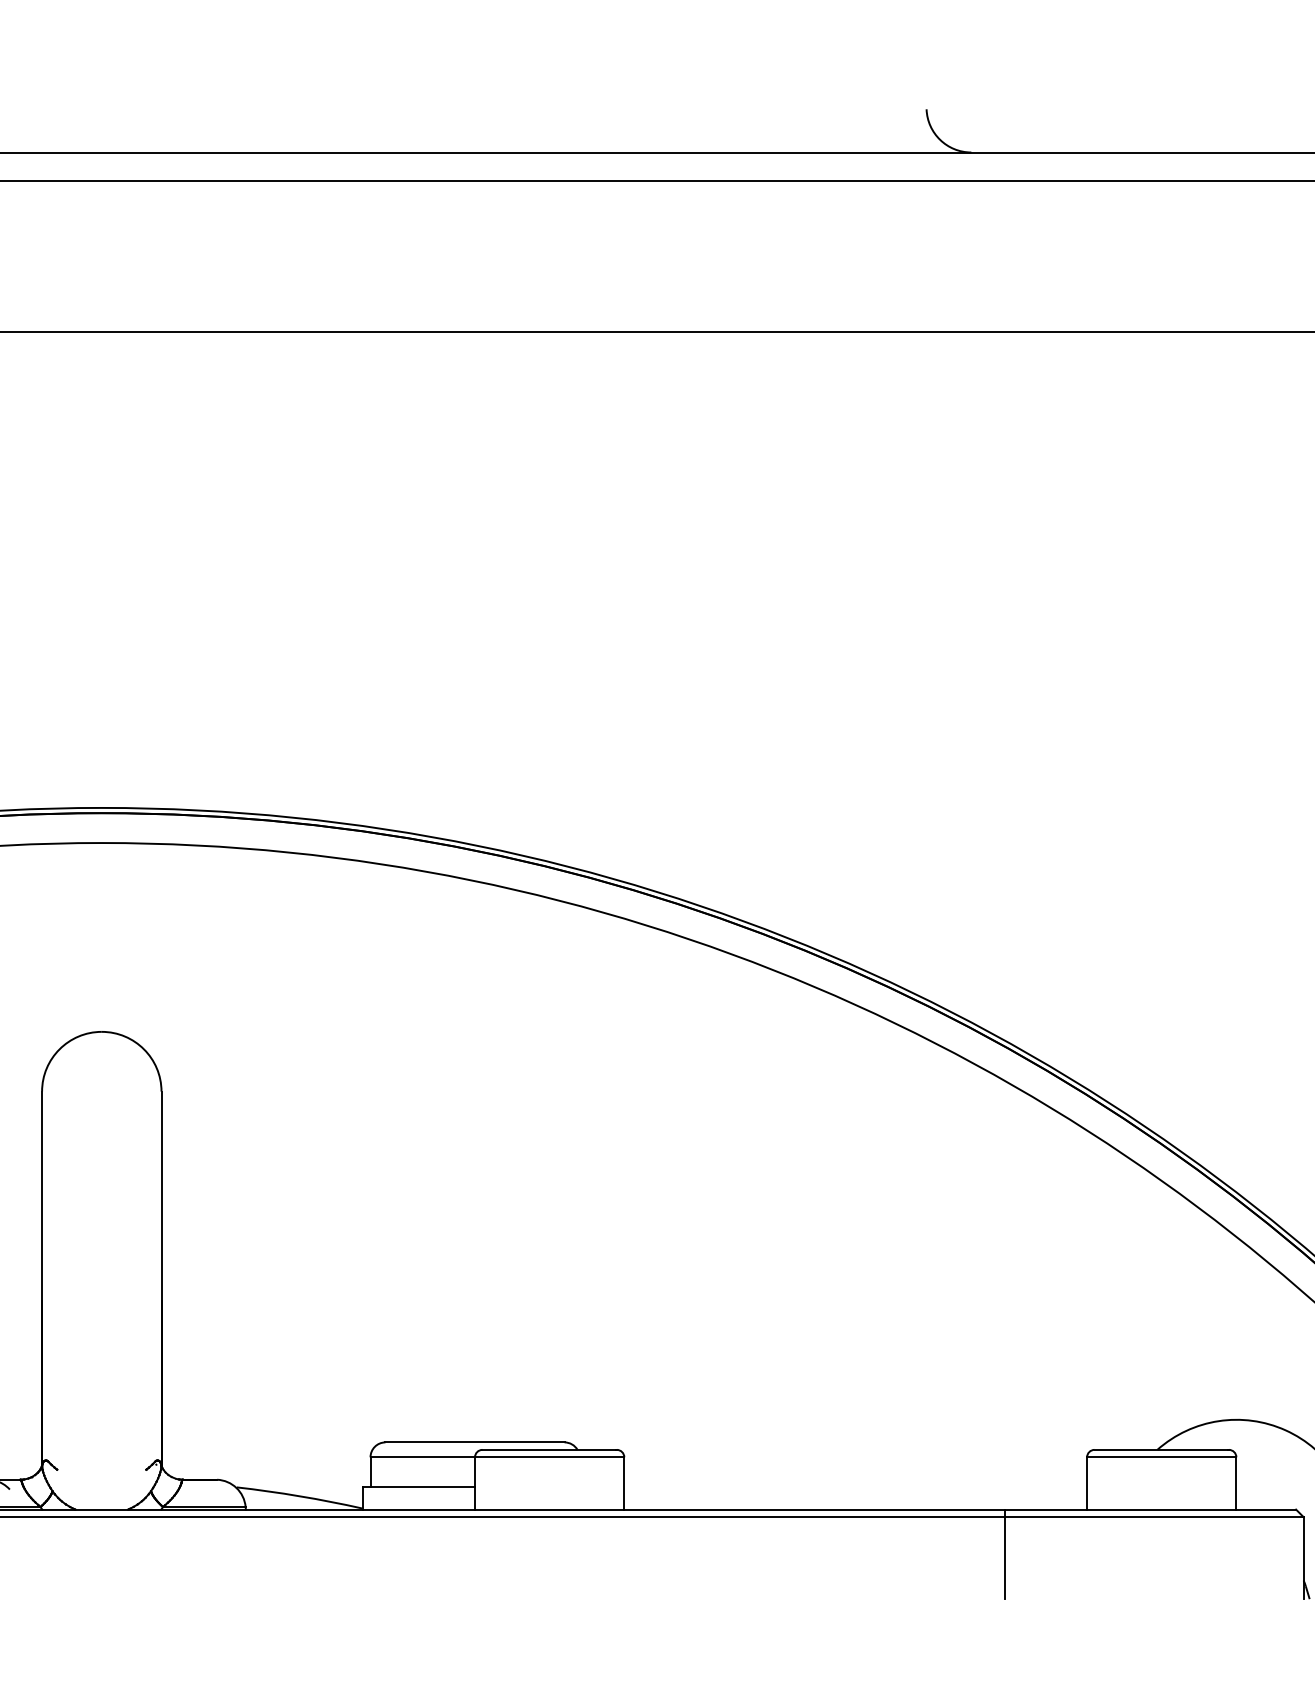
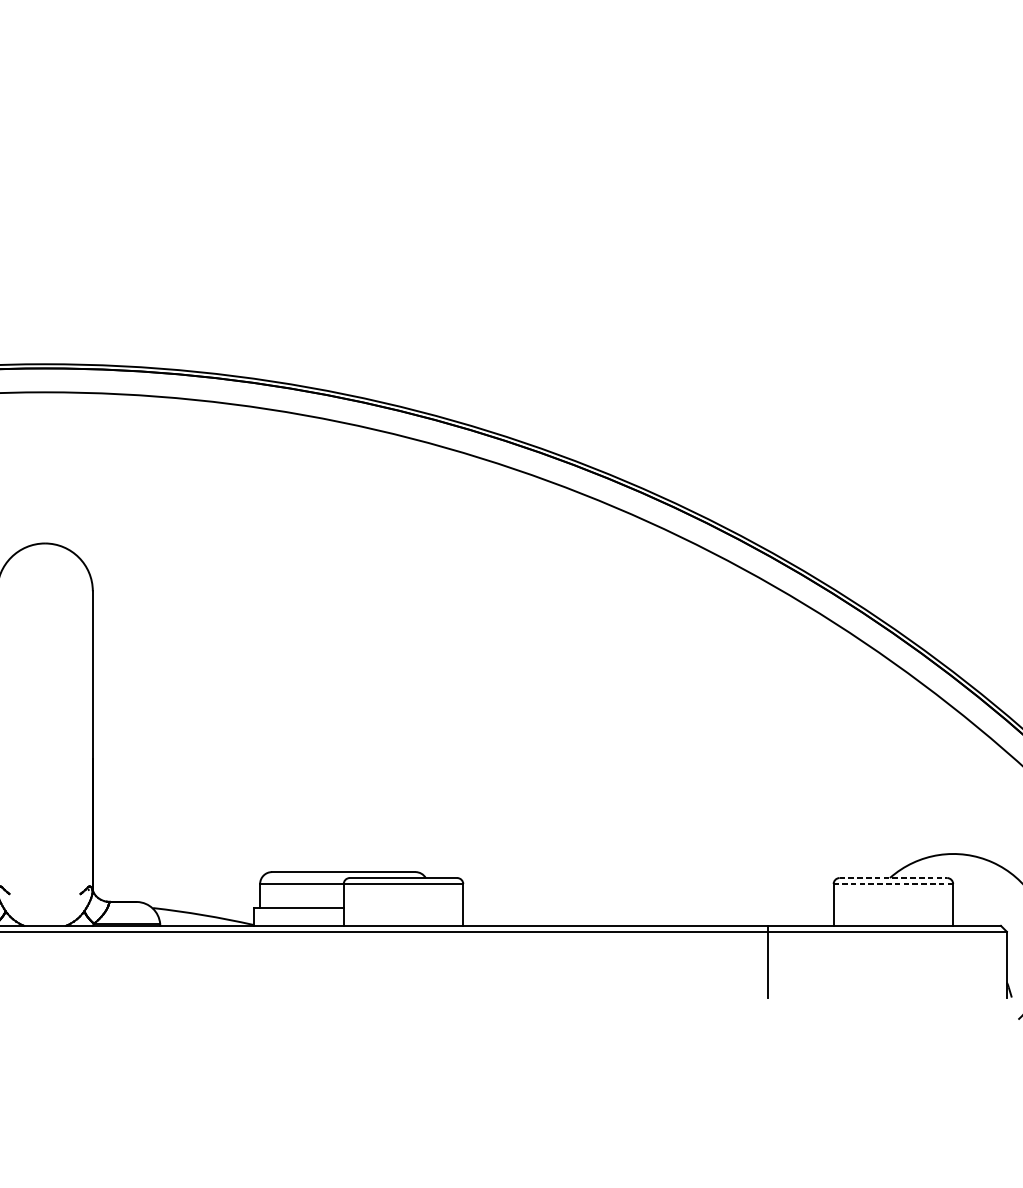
line: (1162, 1449) -> (894, 877), solid -> dashed
line: (1161, 1457) -> (893, 884), solid -> dashed

